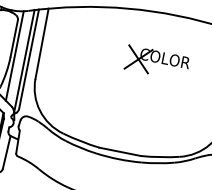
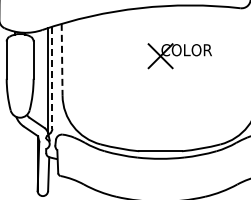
line: (42, 43) -> (62, 59), solid -> dashed
line: (14, 56) -> (37, 77), removed
line: (29, 60) -> (52, 78), solid -> dashed

